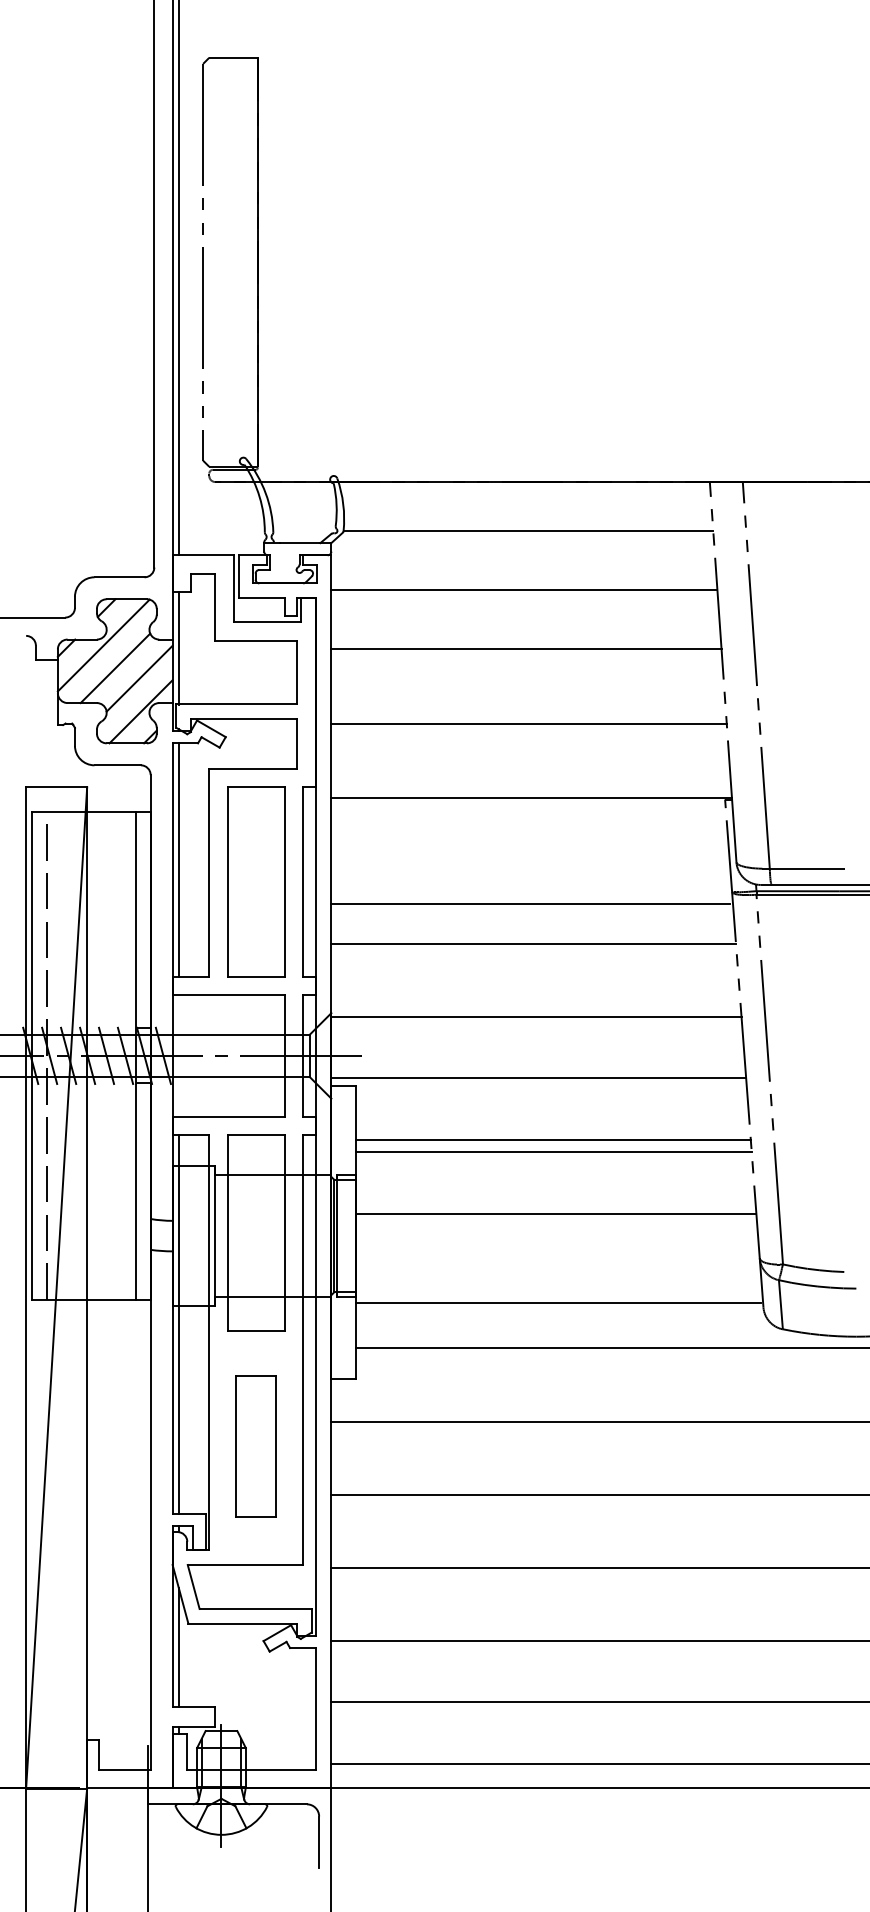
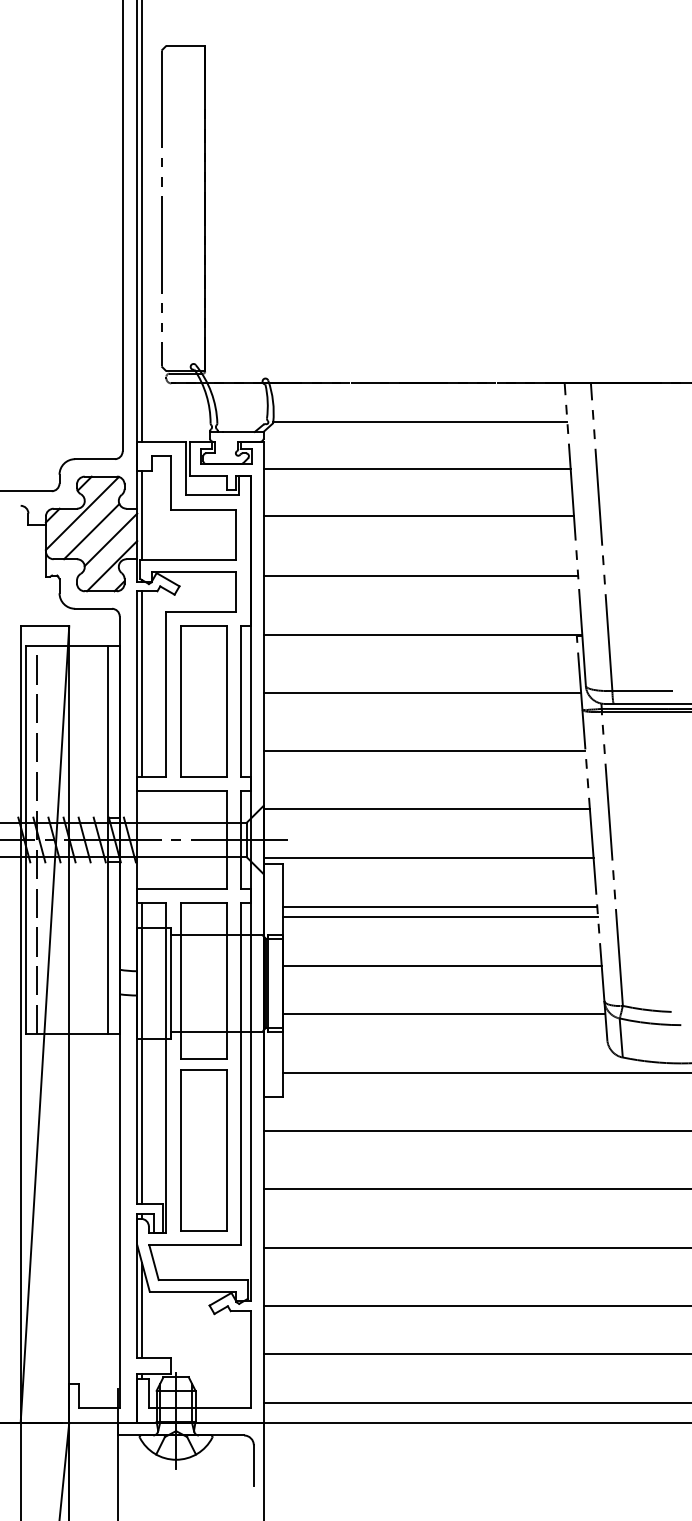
line: (531, 903) -> (422, 692), moved
line: (557, 1302) -> (443, 1014), moved
part: (255, 1446) -> (203, 1150), size x1.43

